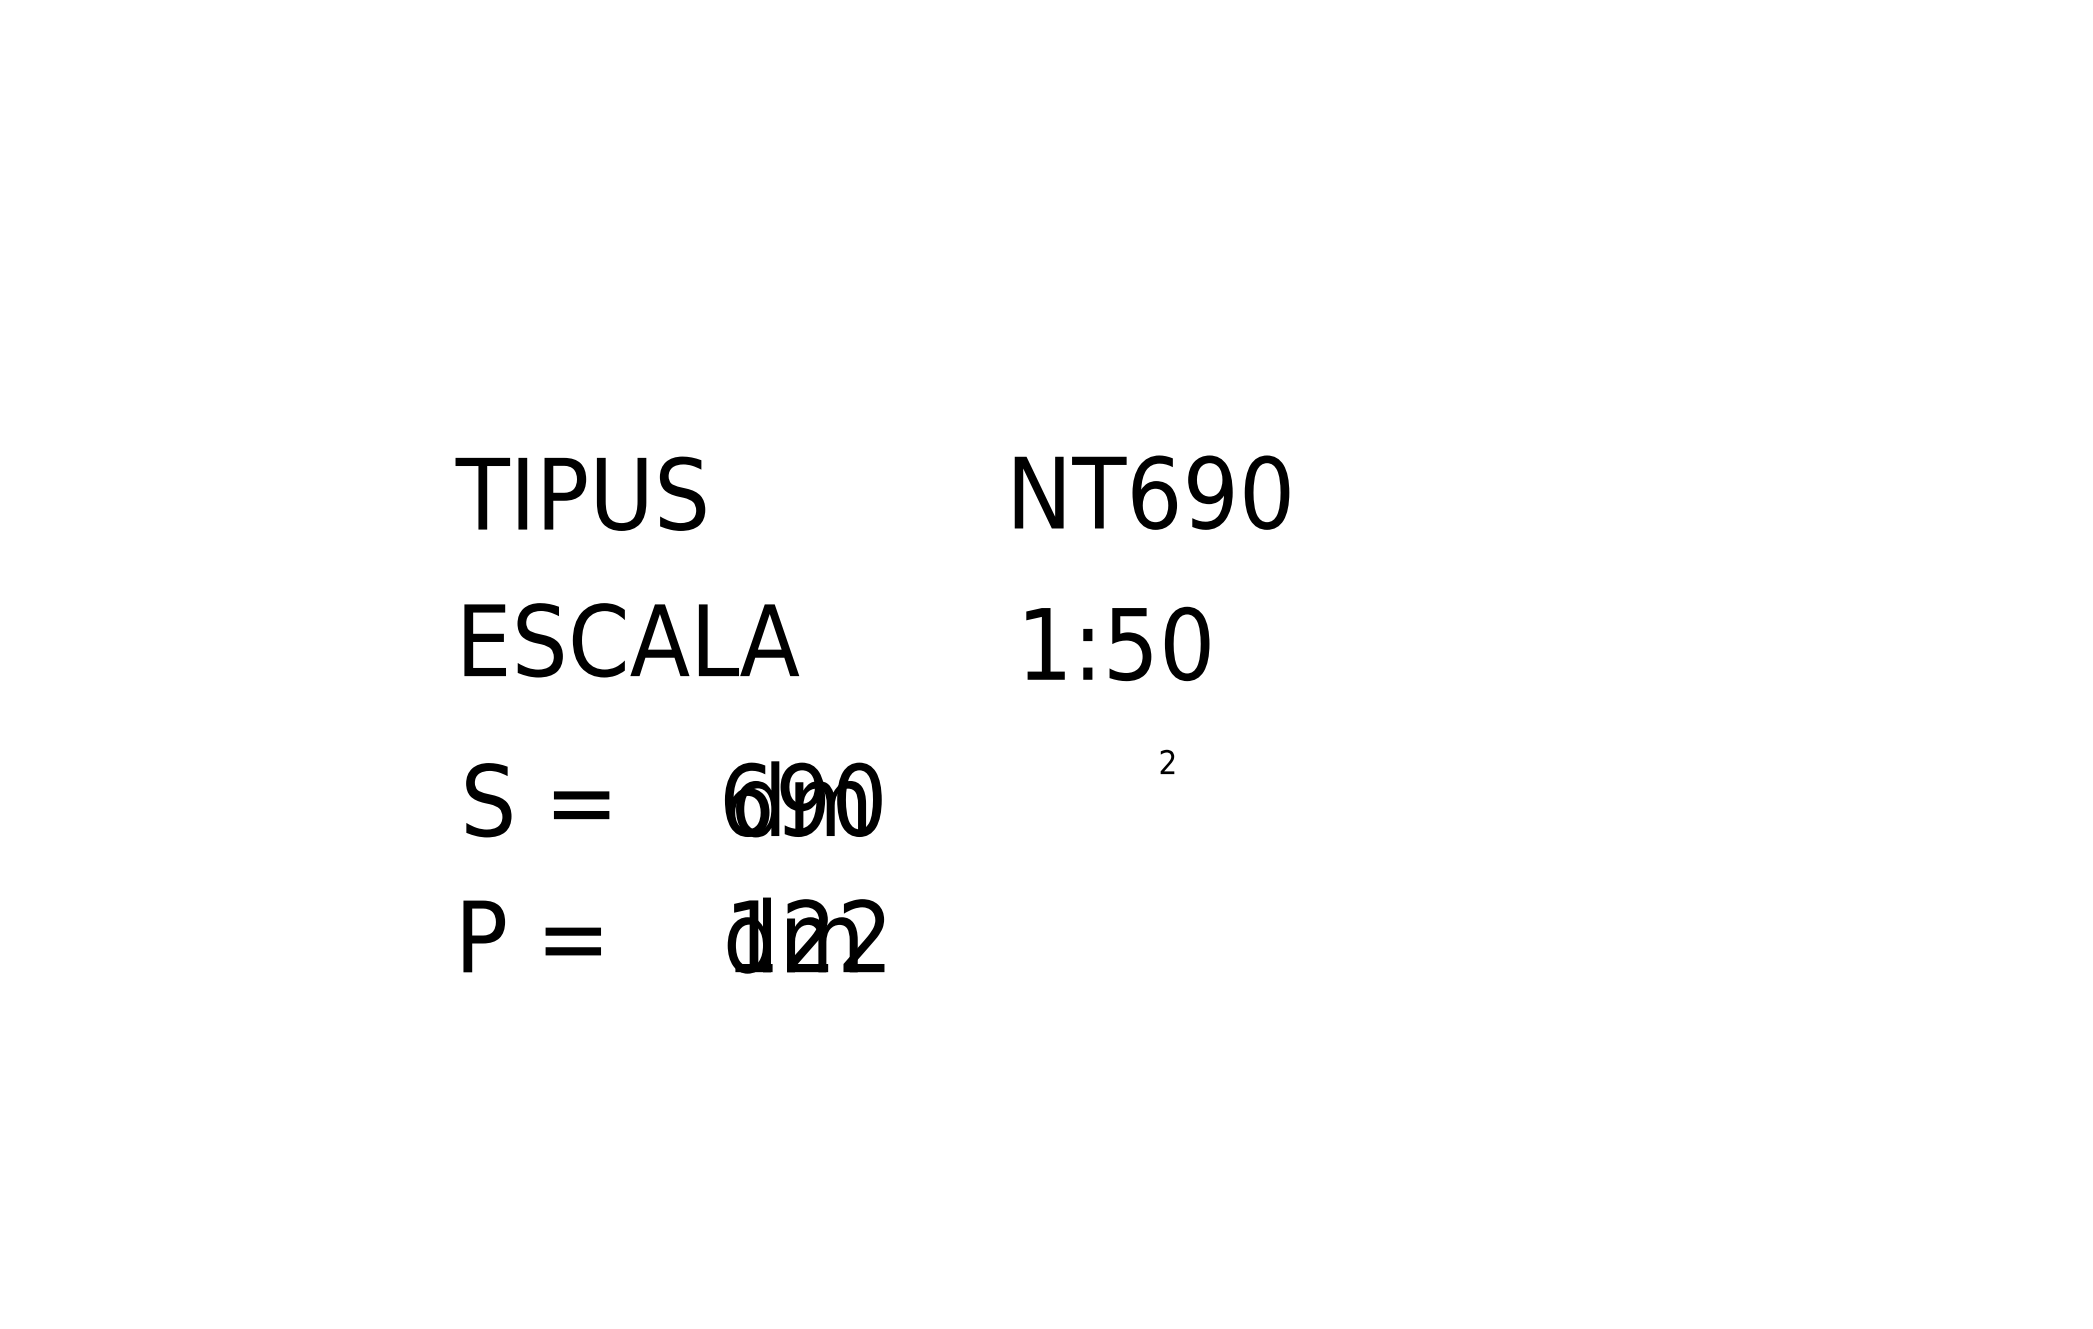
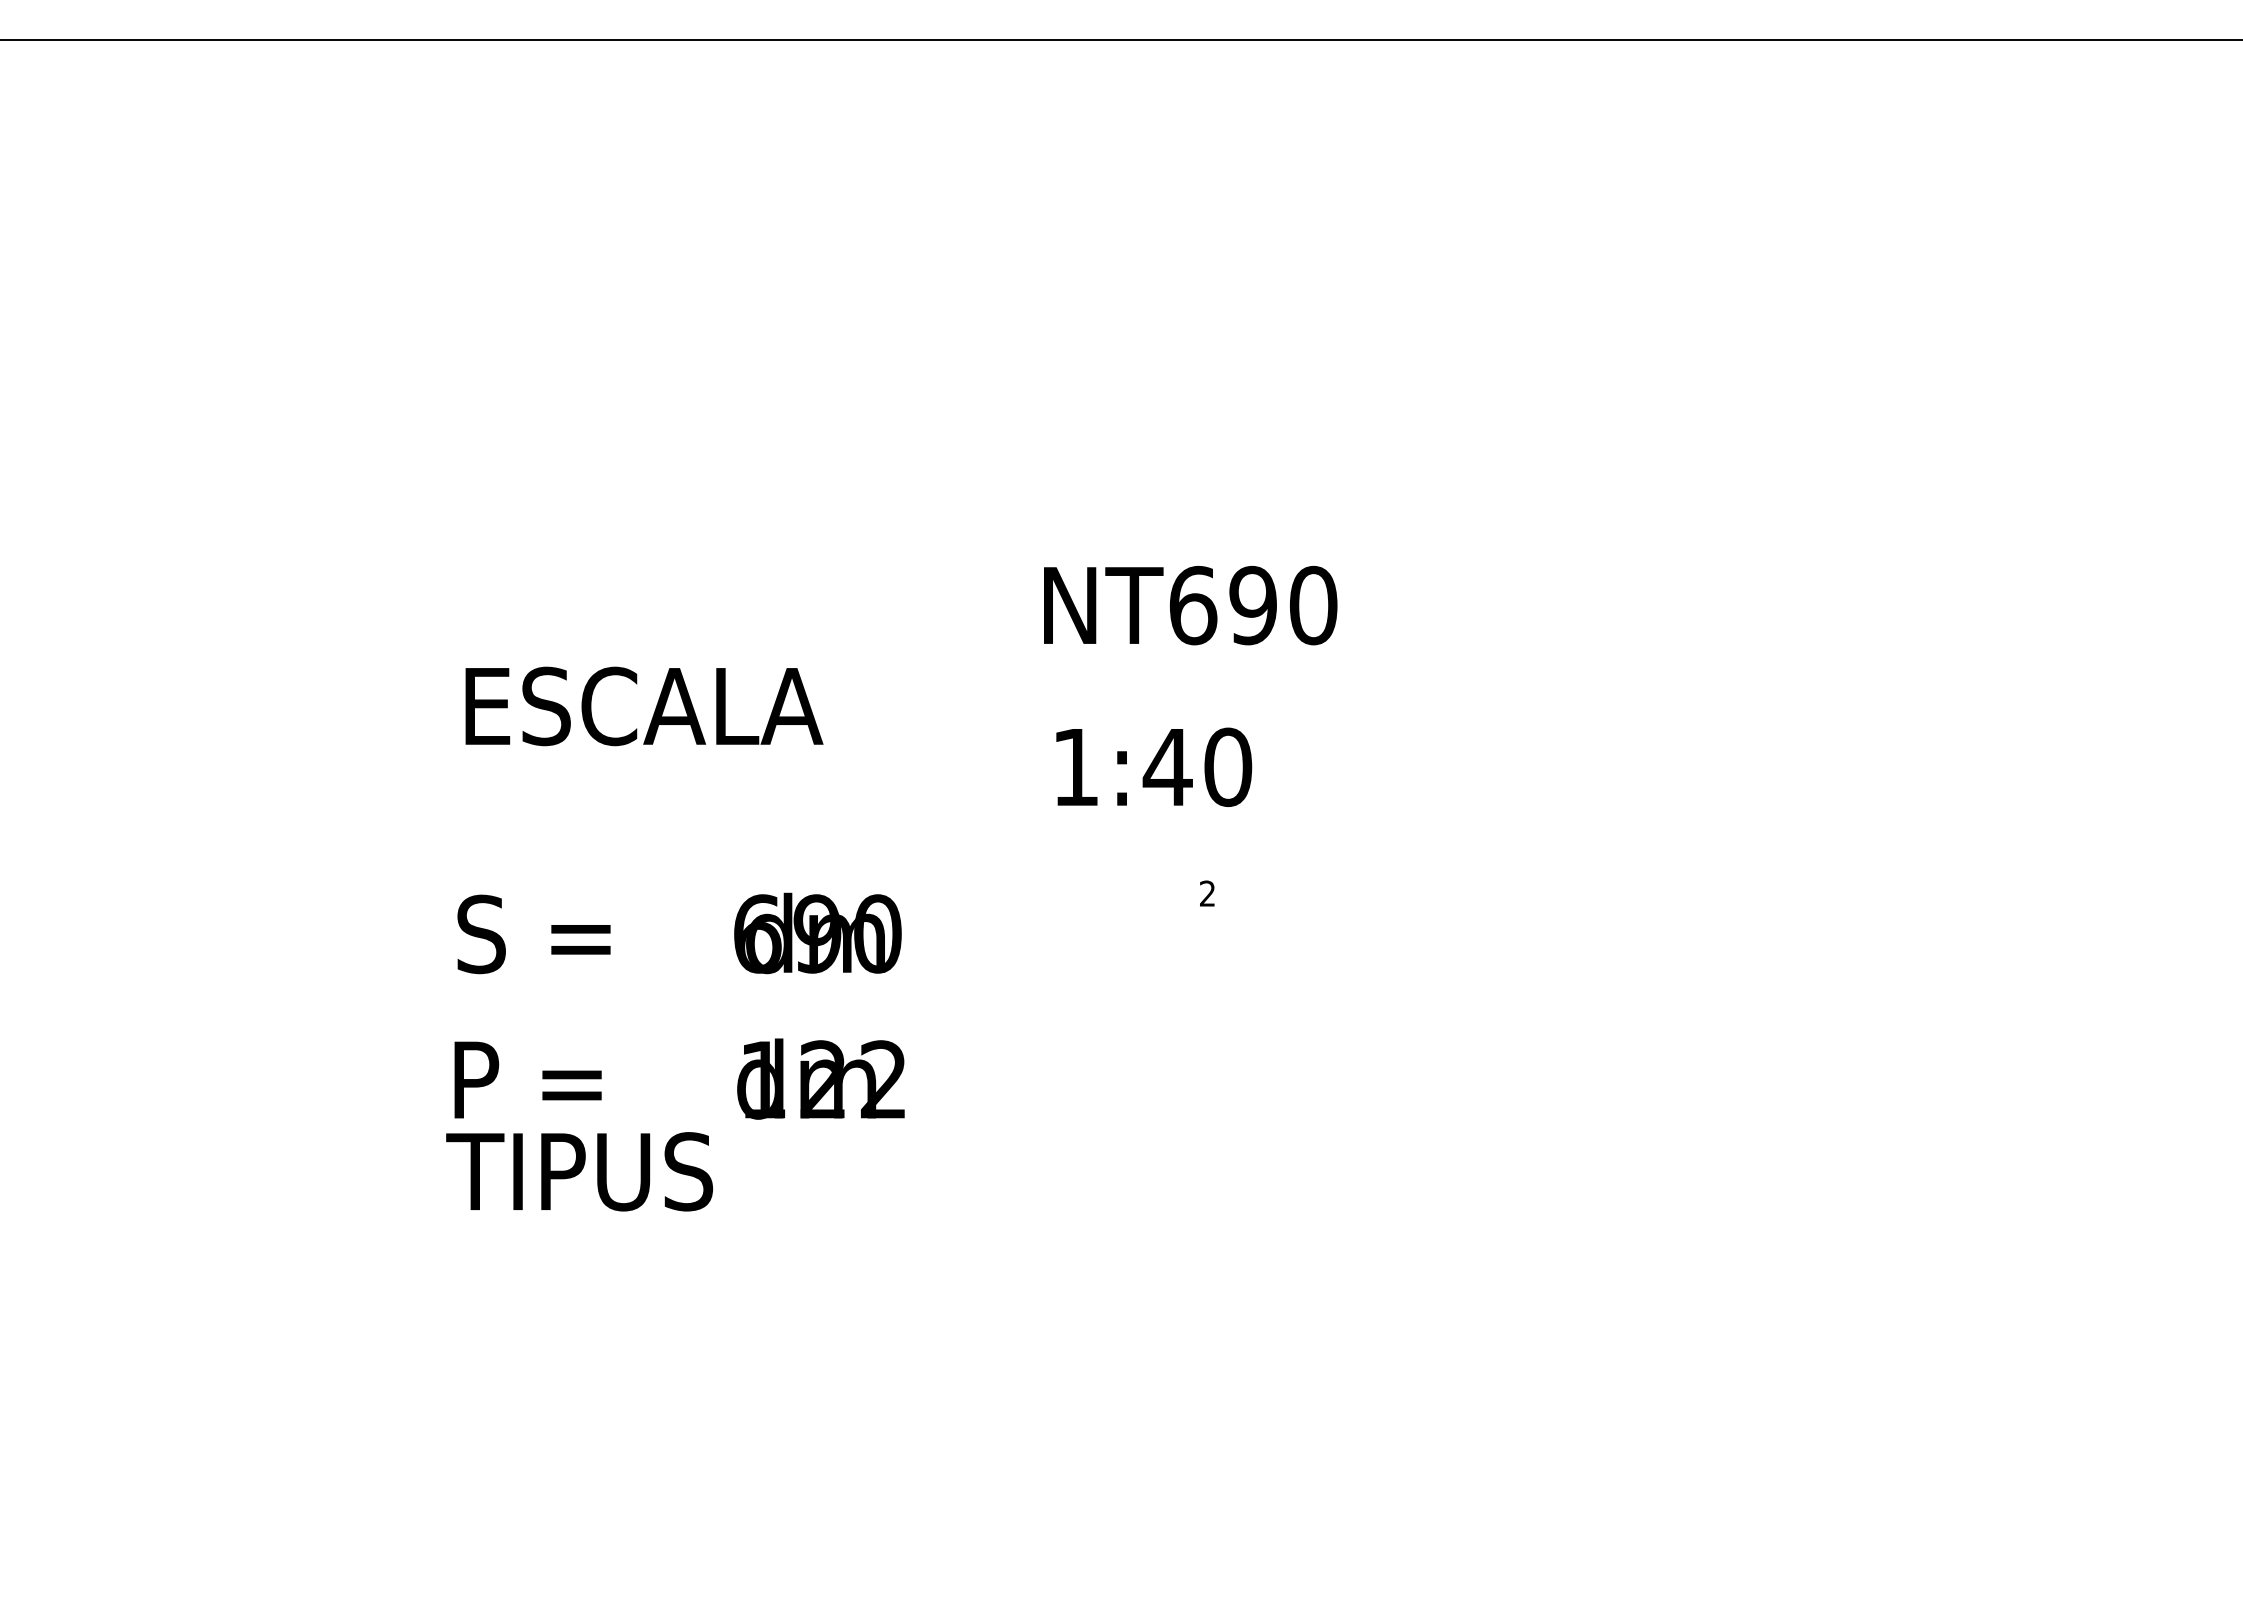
text: (580, 493) -> (579, 1171), moved
text: (631, 640) -> (644, 706), moved
text: (1130, 645) -> (1167, 768), 1:50 -> 1:40

